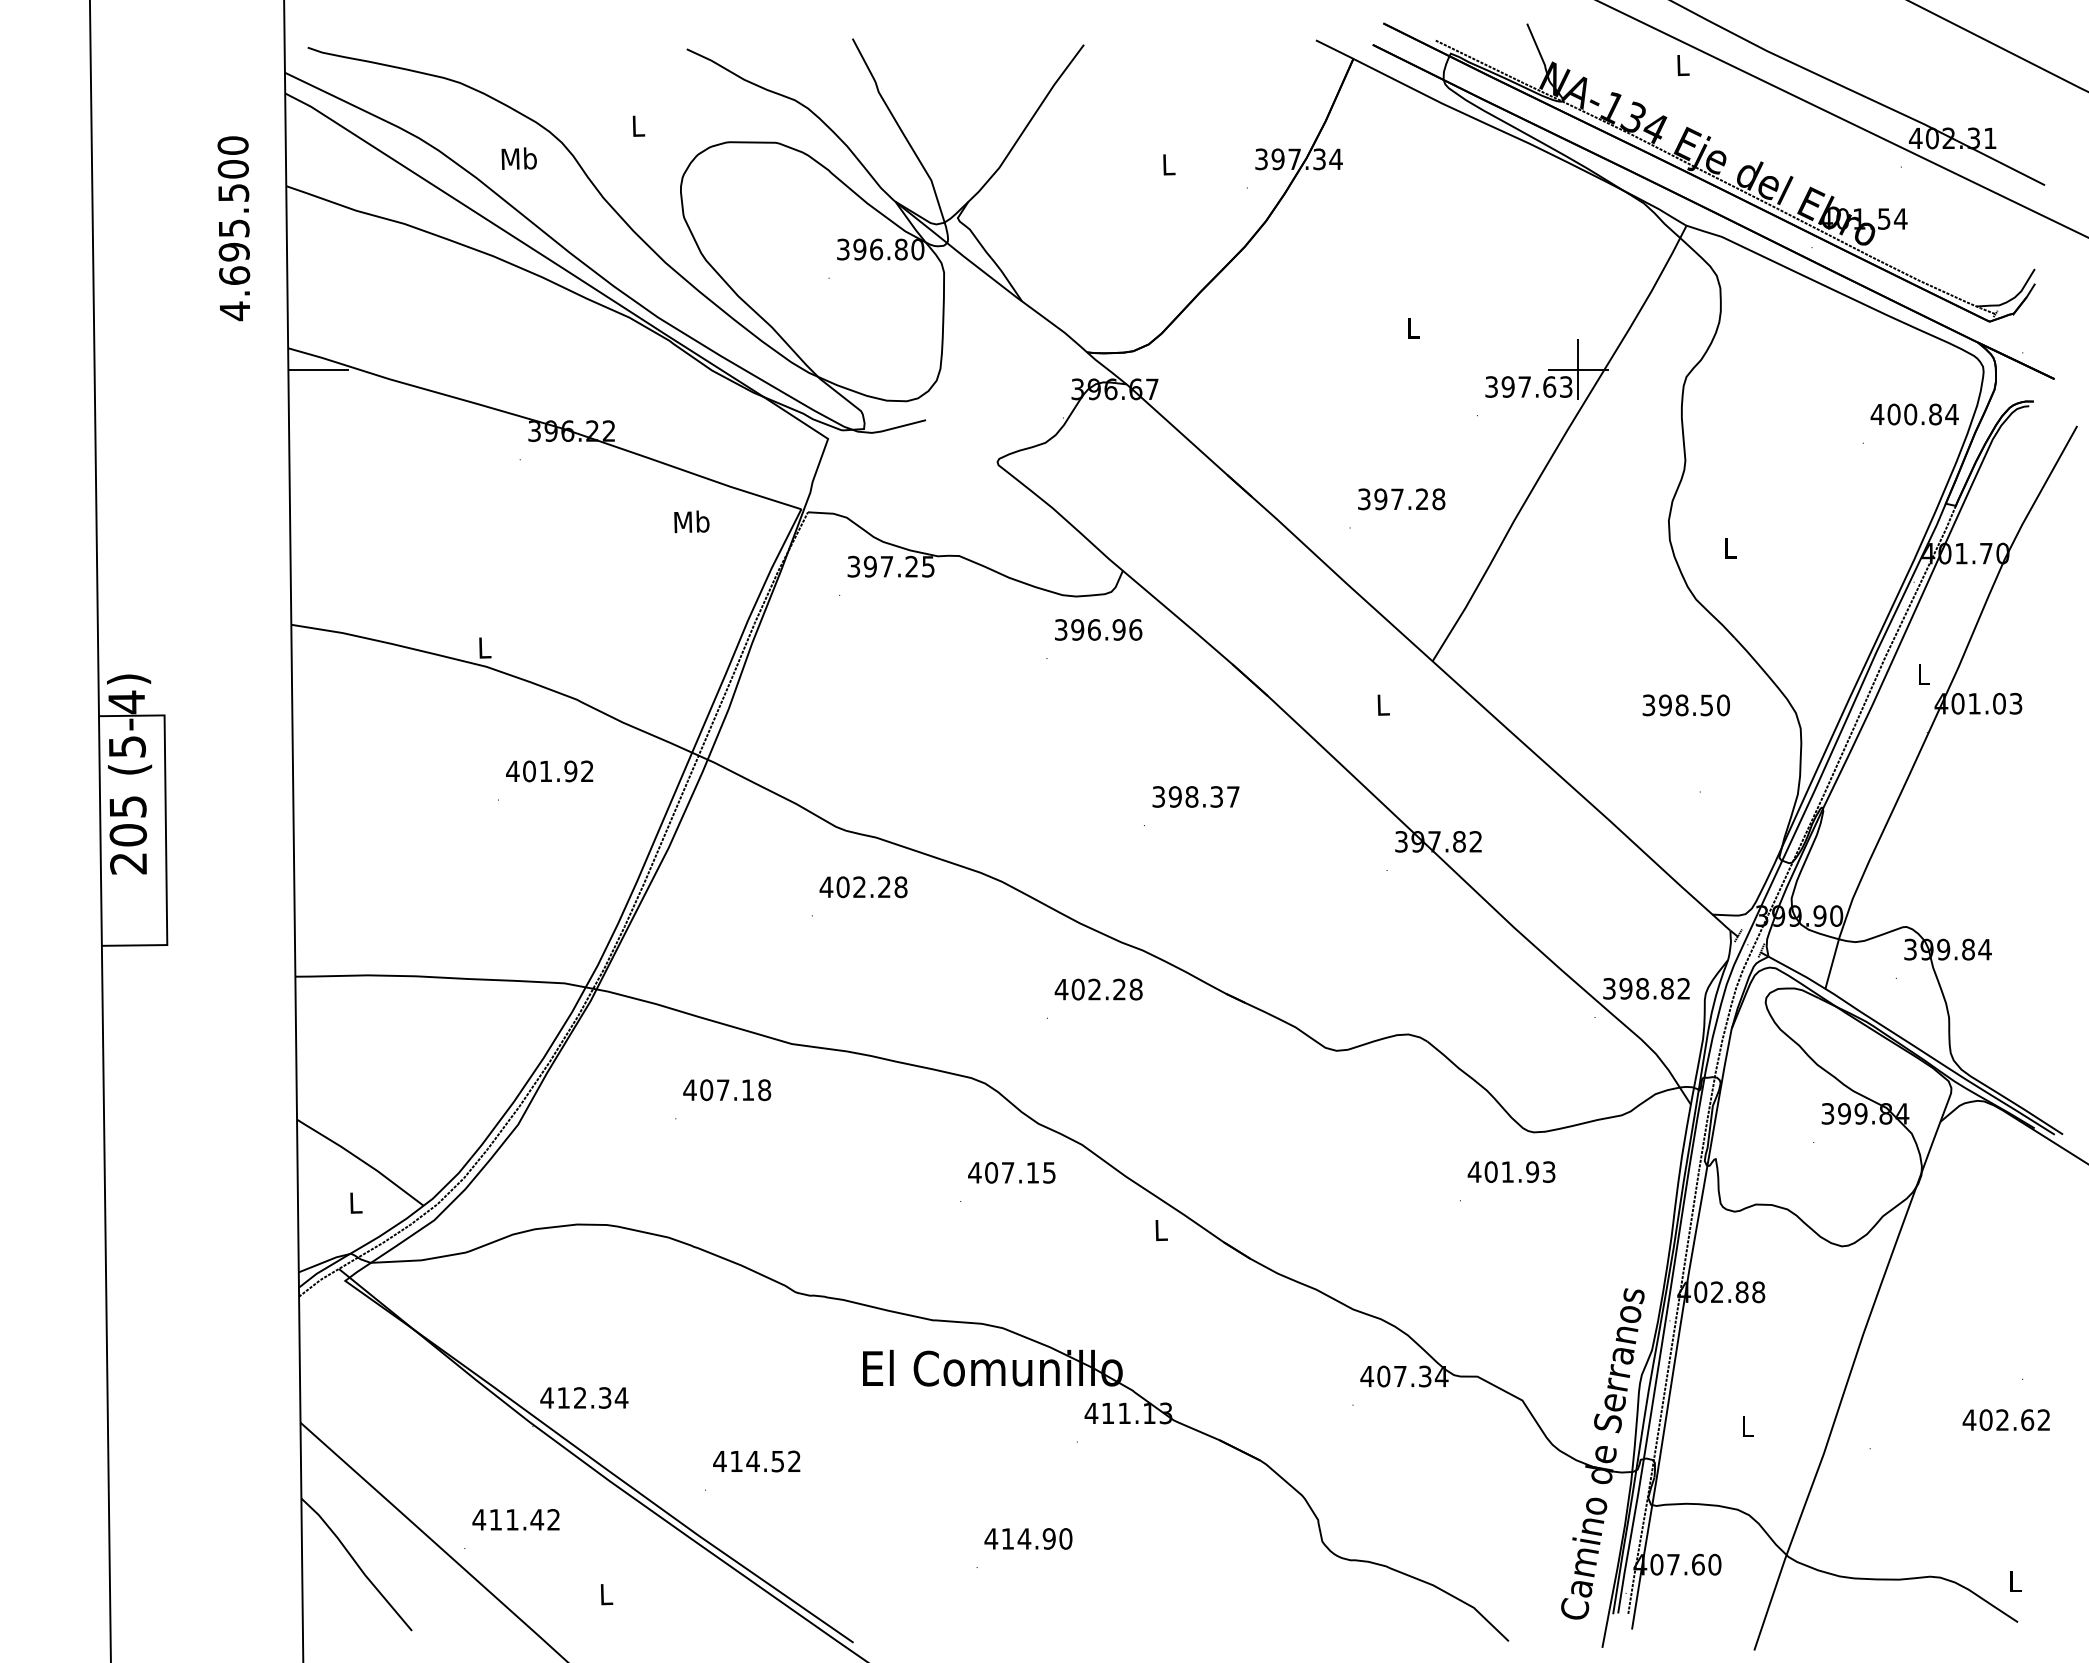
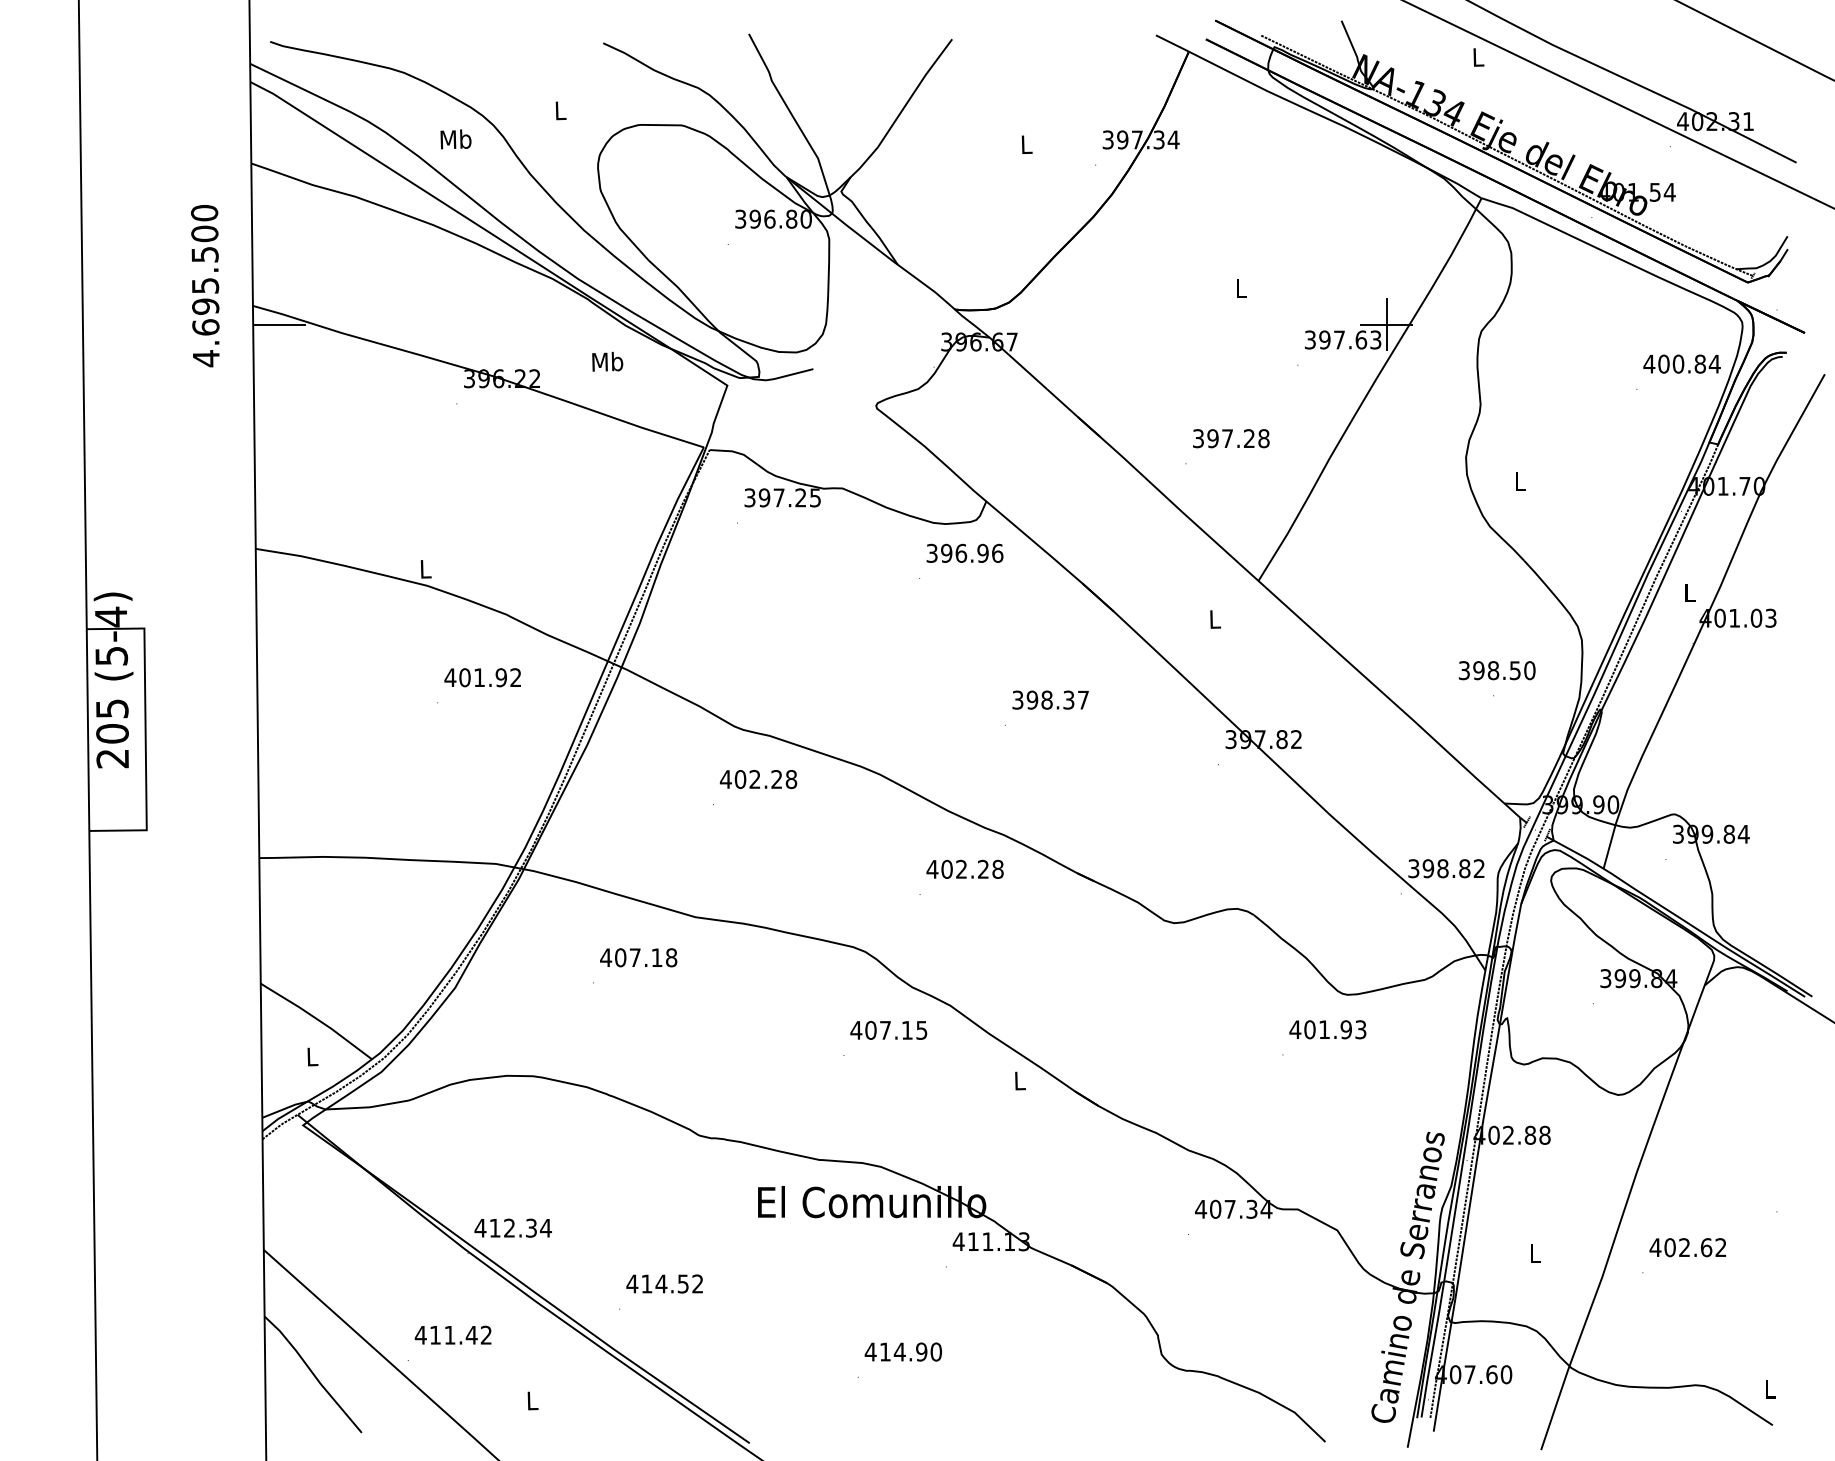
text: (233, 228) -> (204, 285), moved
text: (691, 521) -> (607, 361), moved
text: (1685, 705) -> (1496, 670), moved
text: (2005, 1419) -> (1687, 1247), moved

